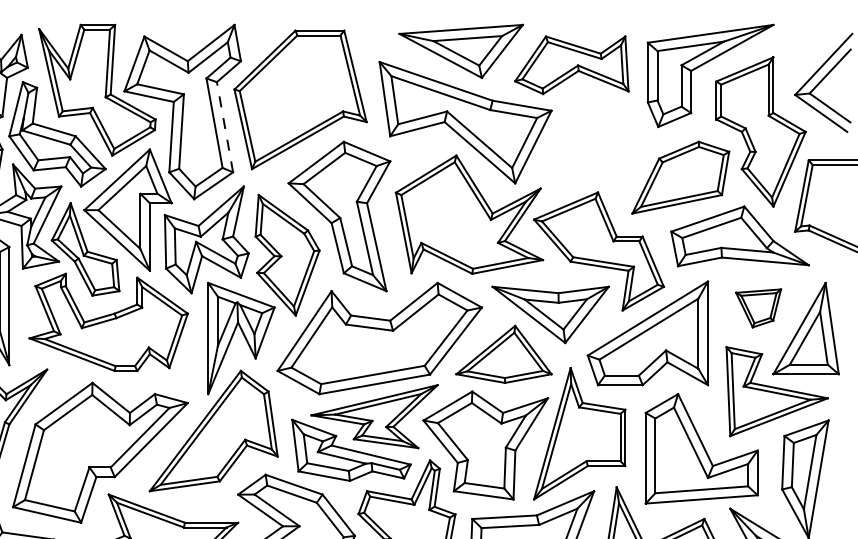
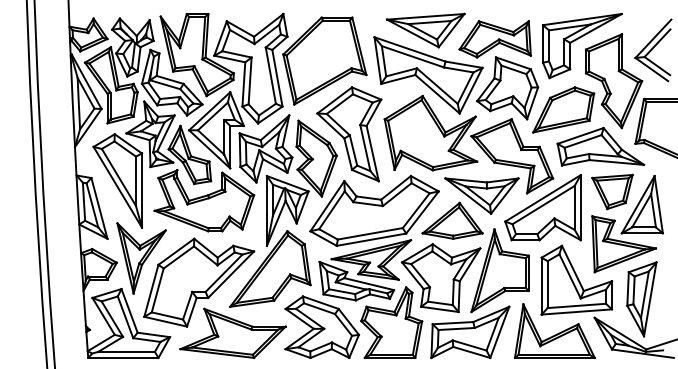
line: (225, 127) -> (277, 78), dashed -> solid
part: (591, 143) -> (507, 88), added
part: (758, 307) -> (612, 191), size x1.43

